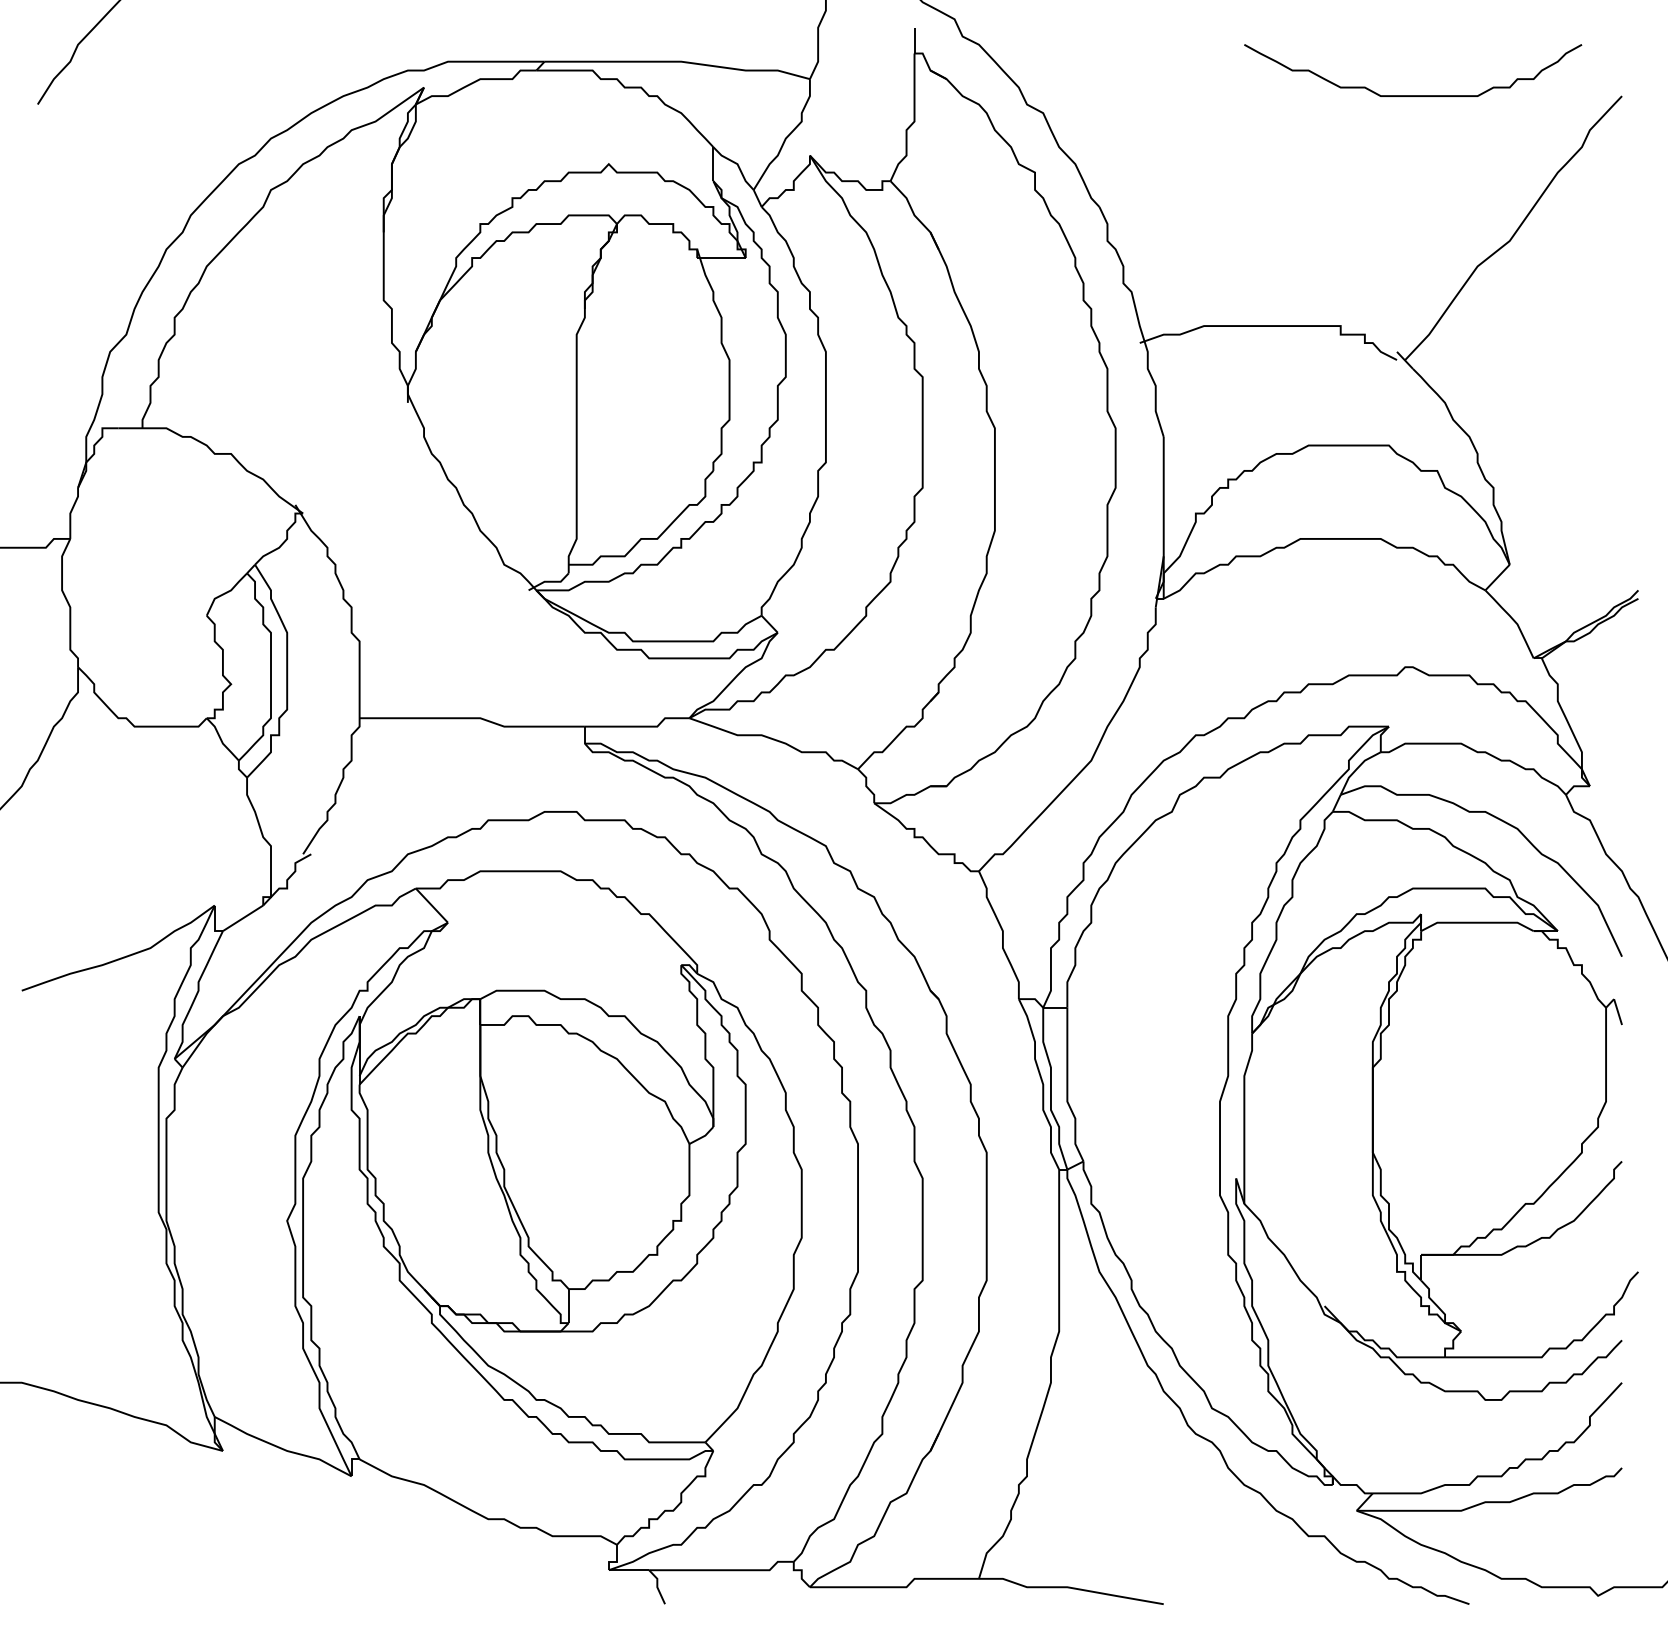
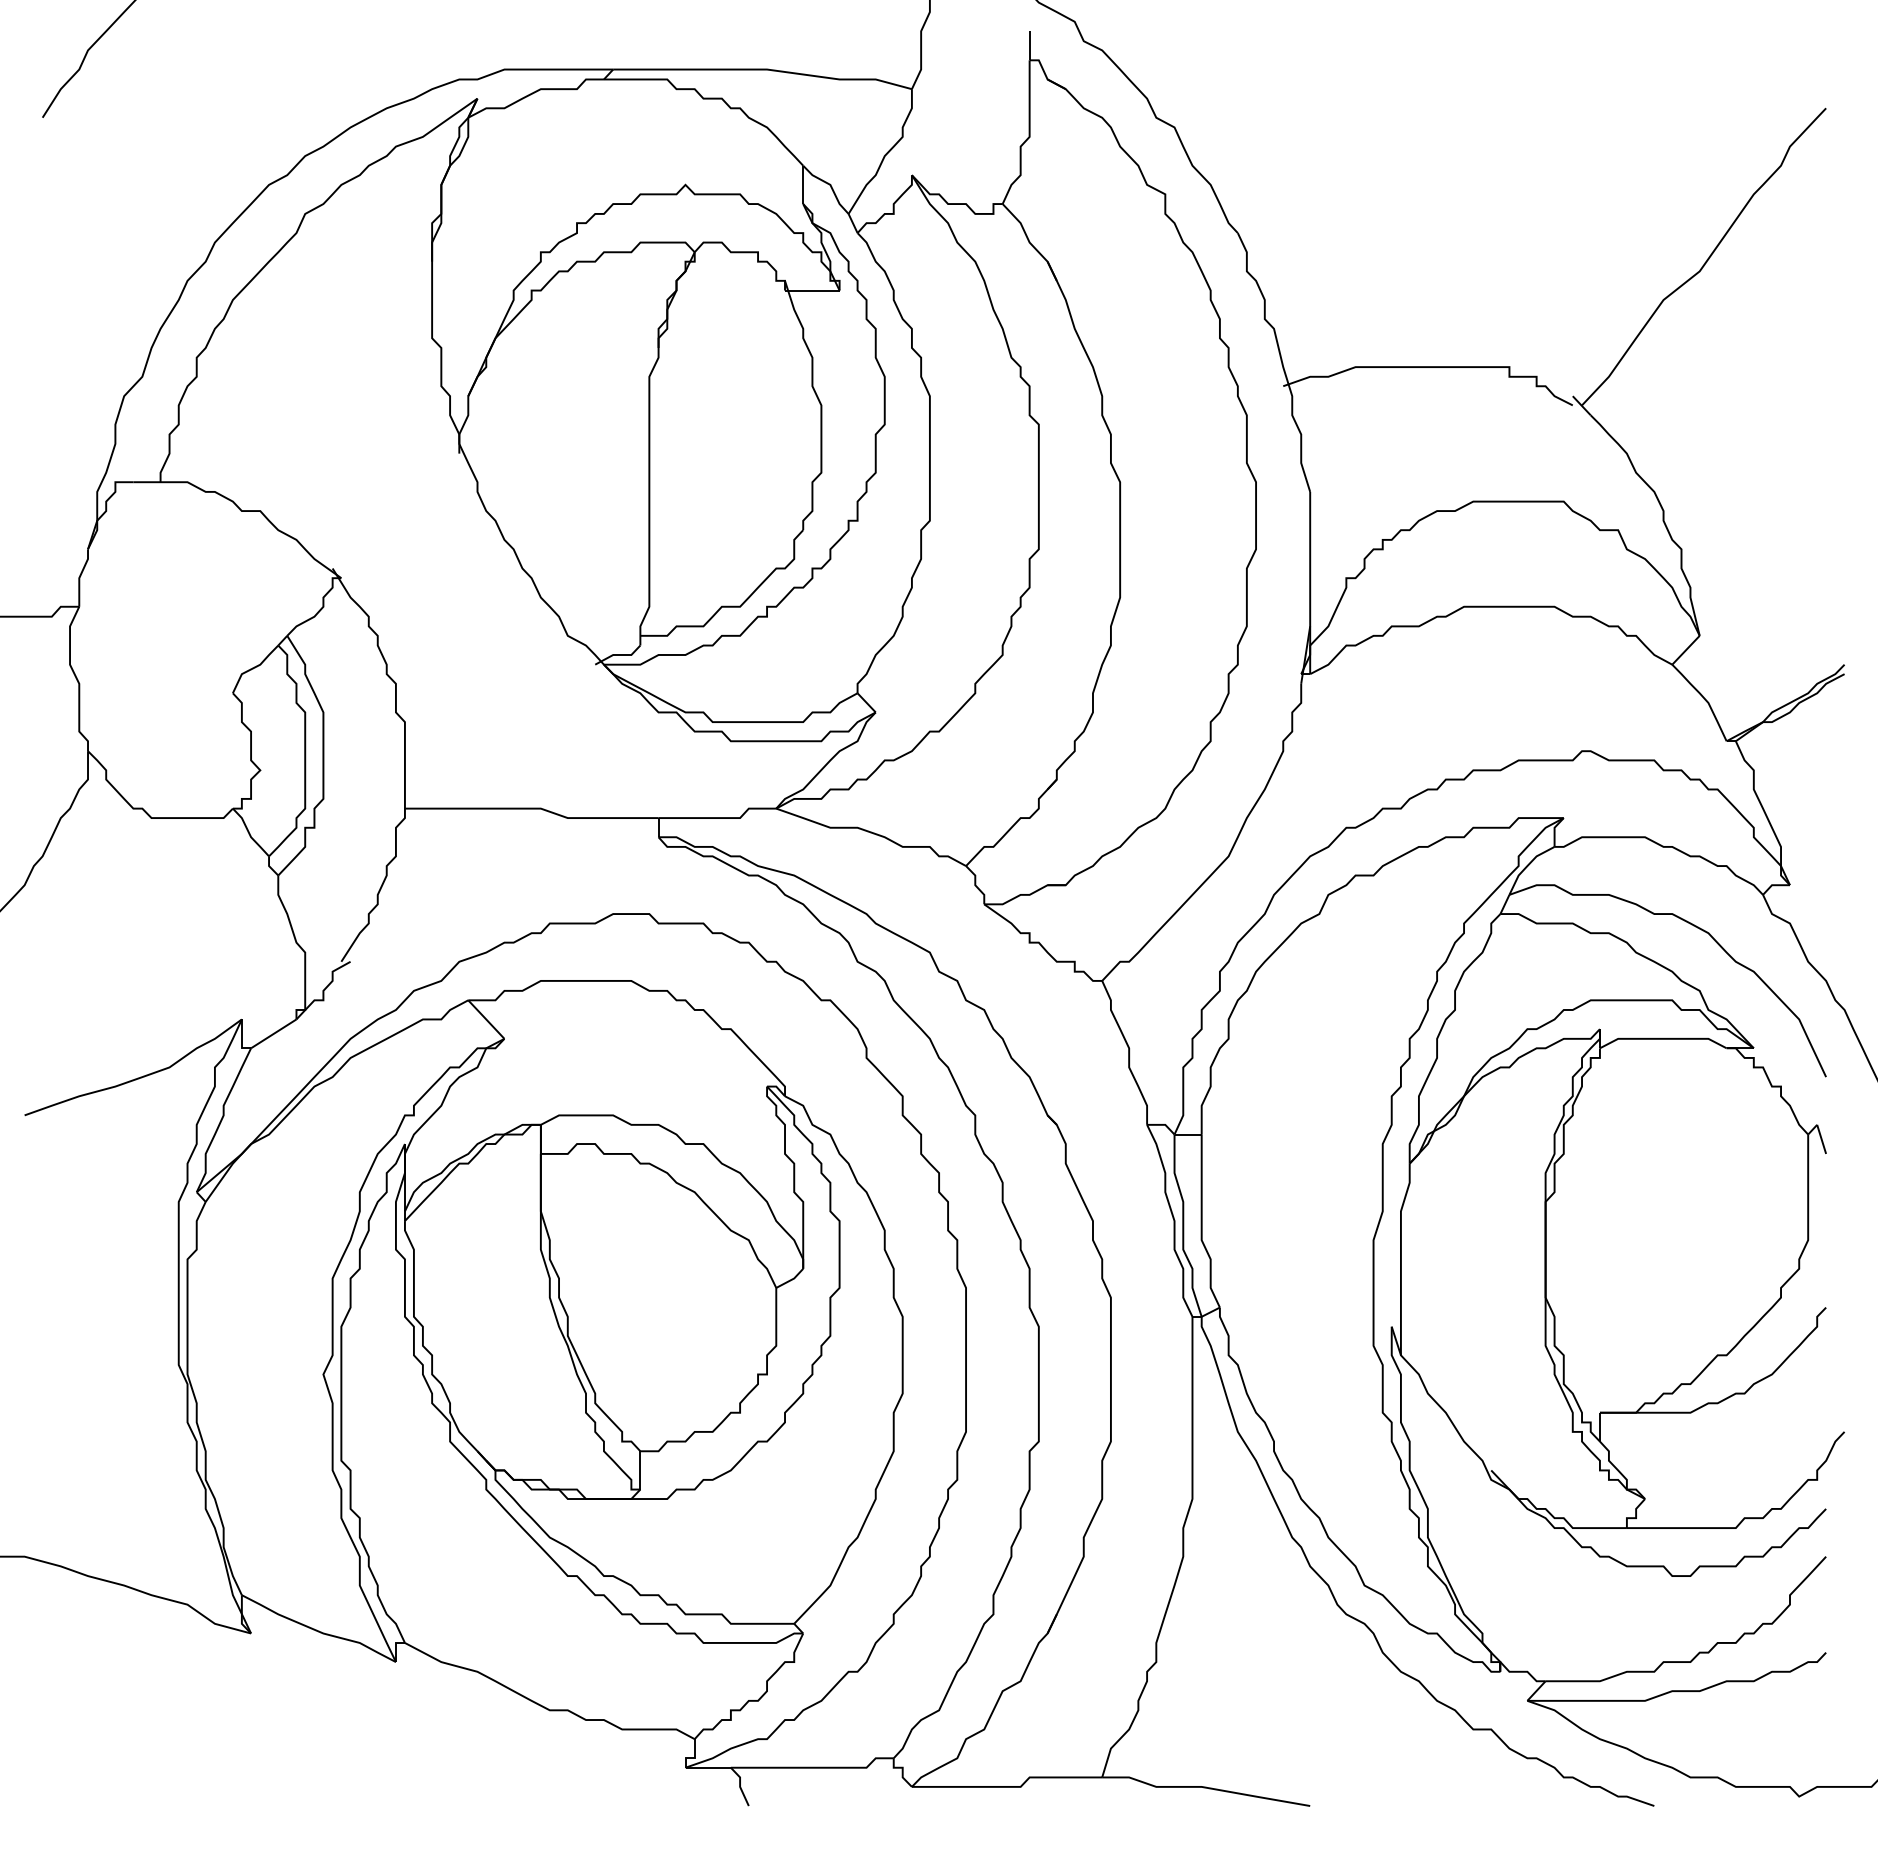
curve: (1412, 95) -> (1590, 107), removed

